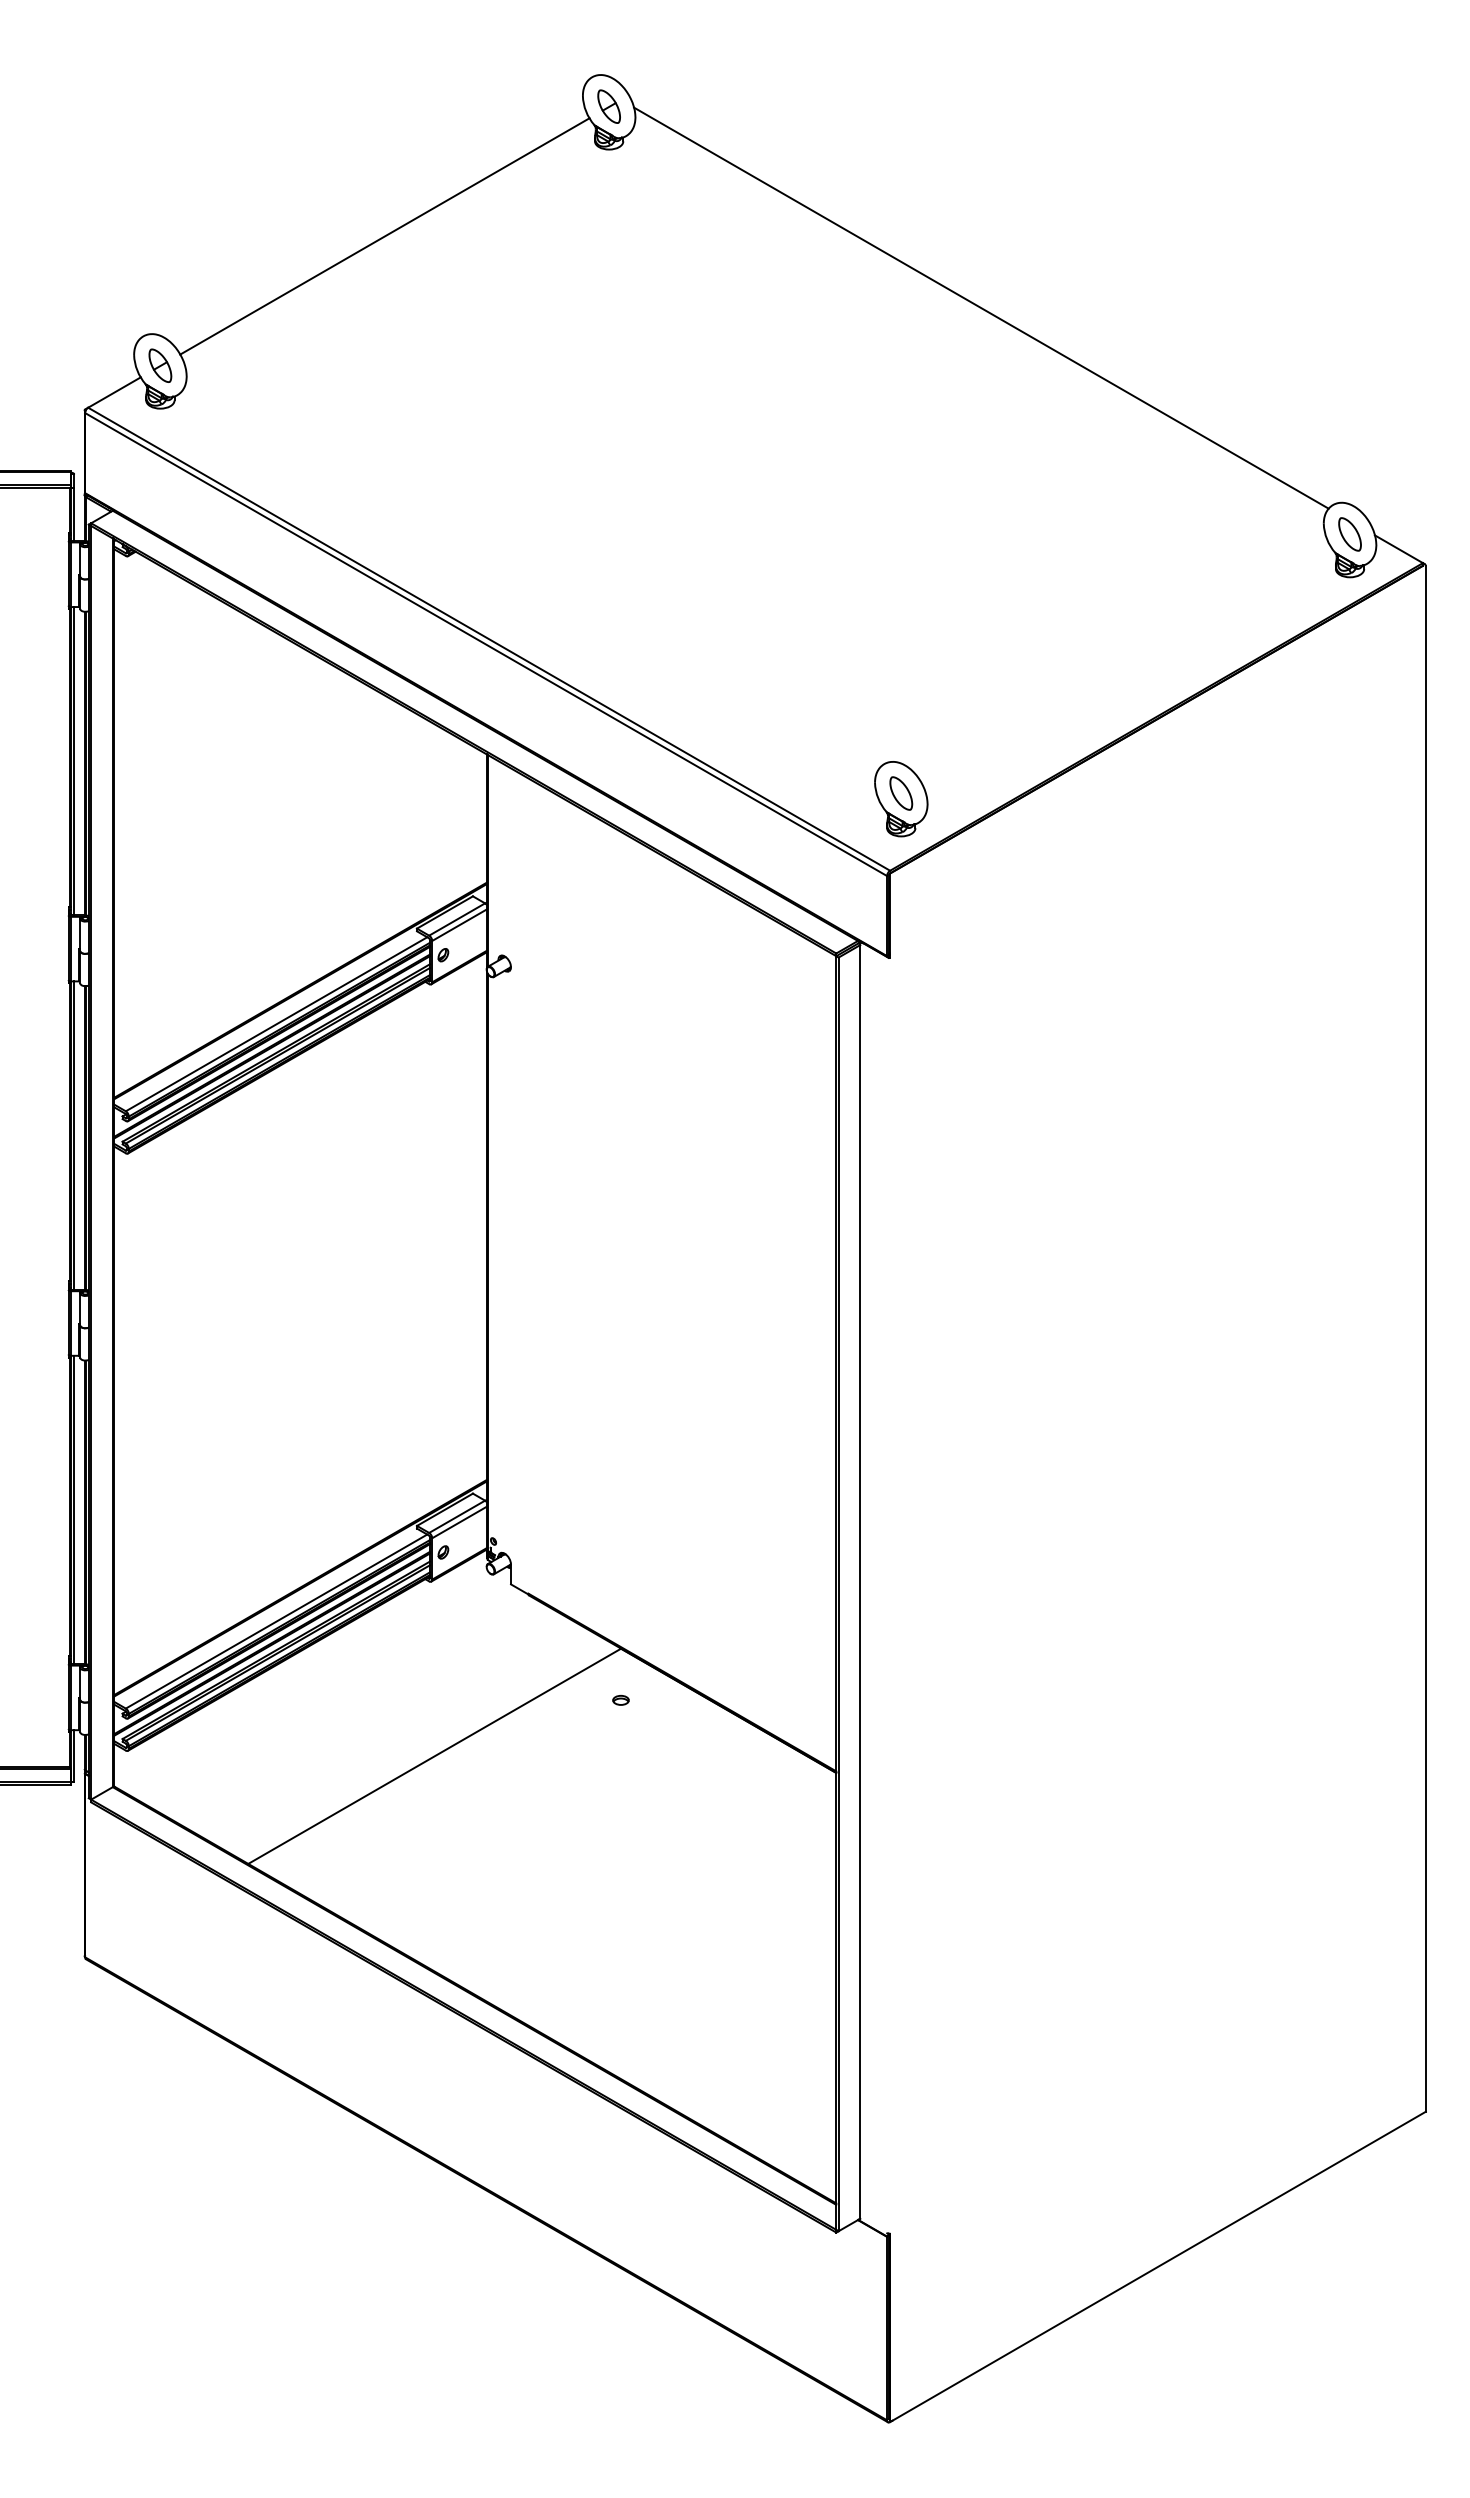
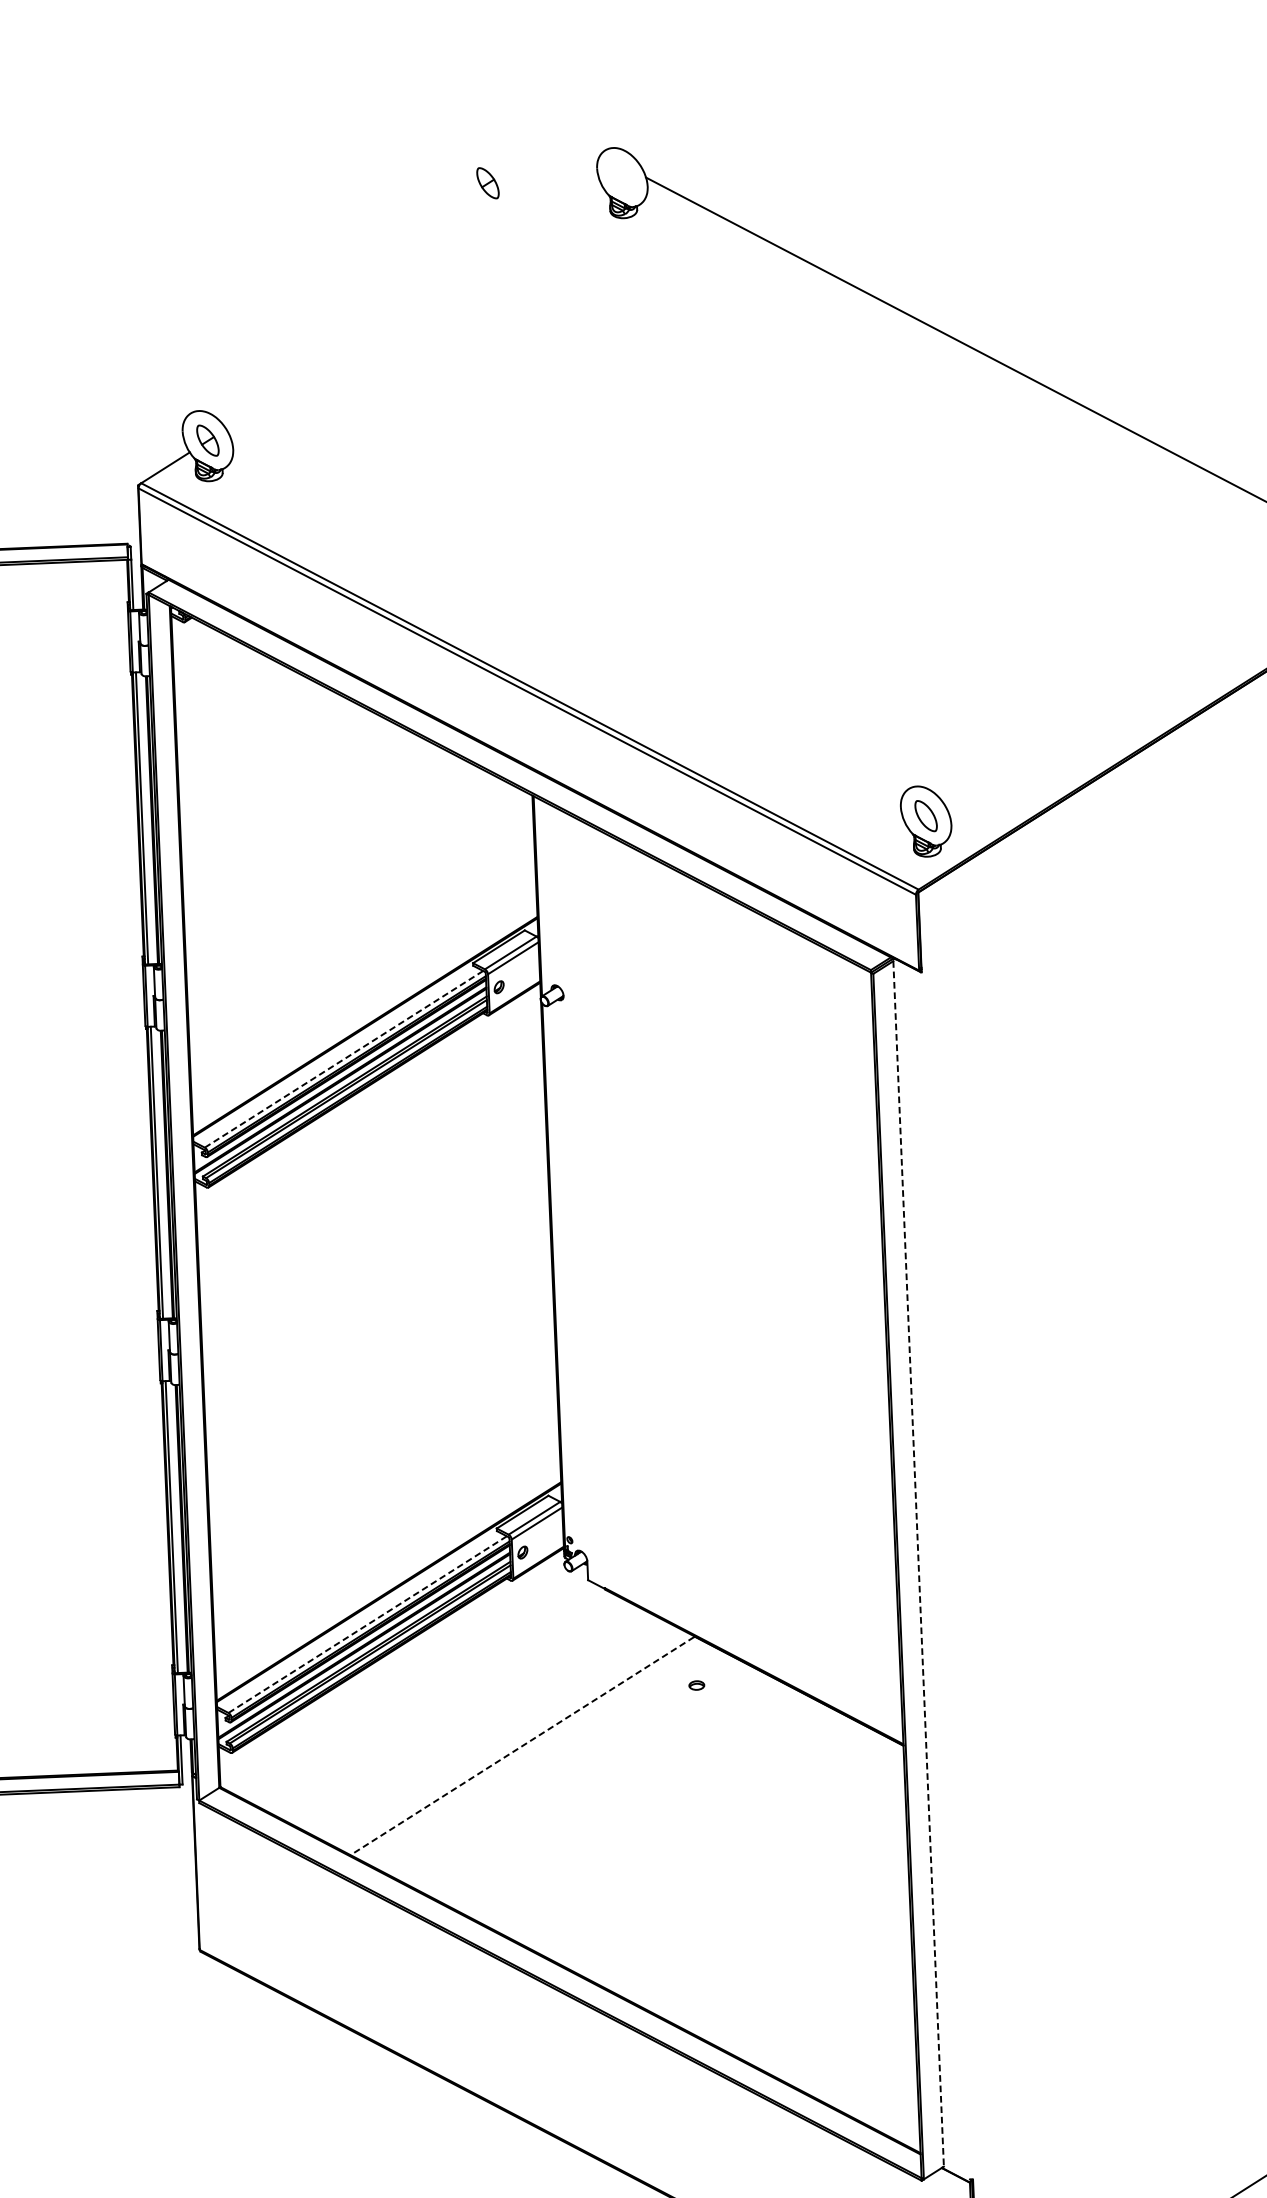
part: (608, 106) -> (487, 183), moved
line: (384, 236) -> (414, 309), removed
line: (276, 1024) -> (343, 1059), solid -> dashed
line: (860, 1581) -> (918, 1563), solid -> dashed
line: (276, 1621) -> (367, 1624), solid -> dashed
line: (434, 1756) -> (522, 1746), solid -> dashed

